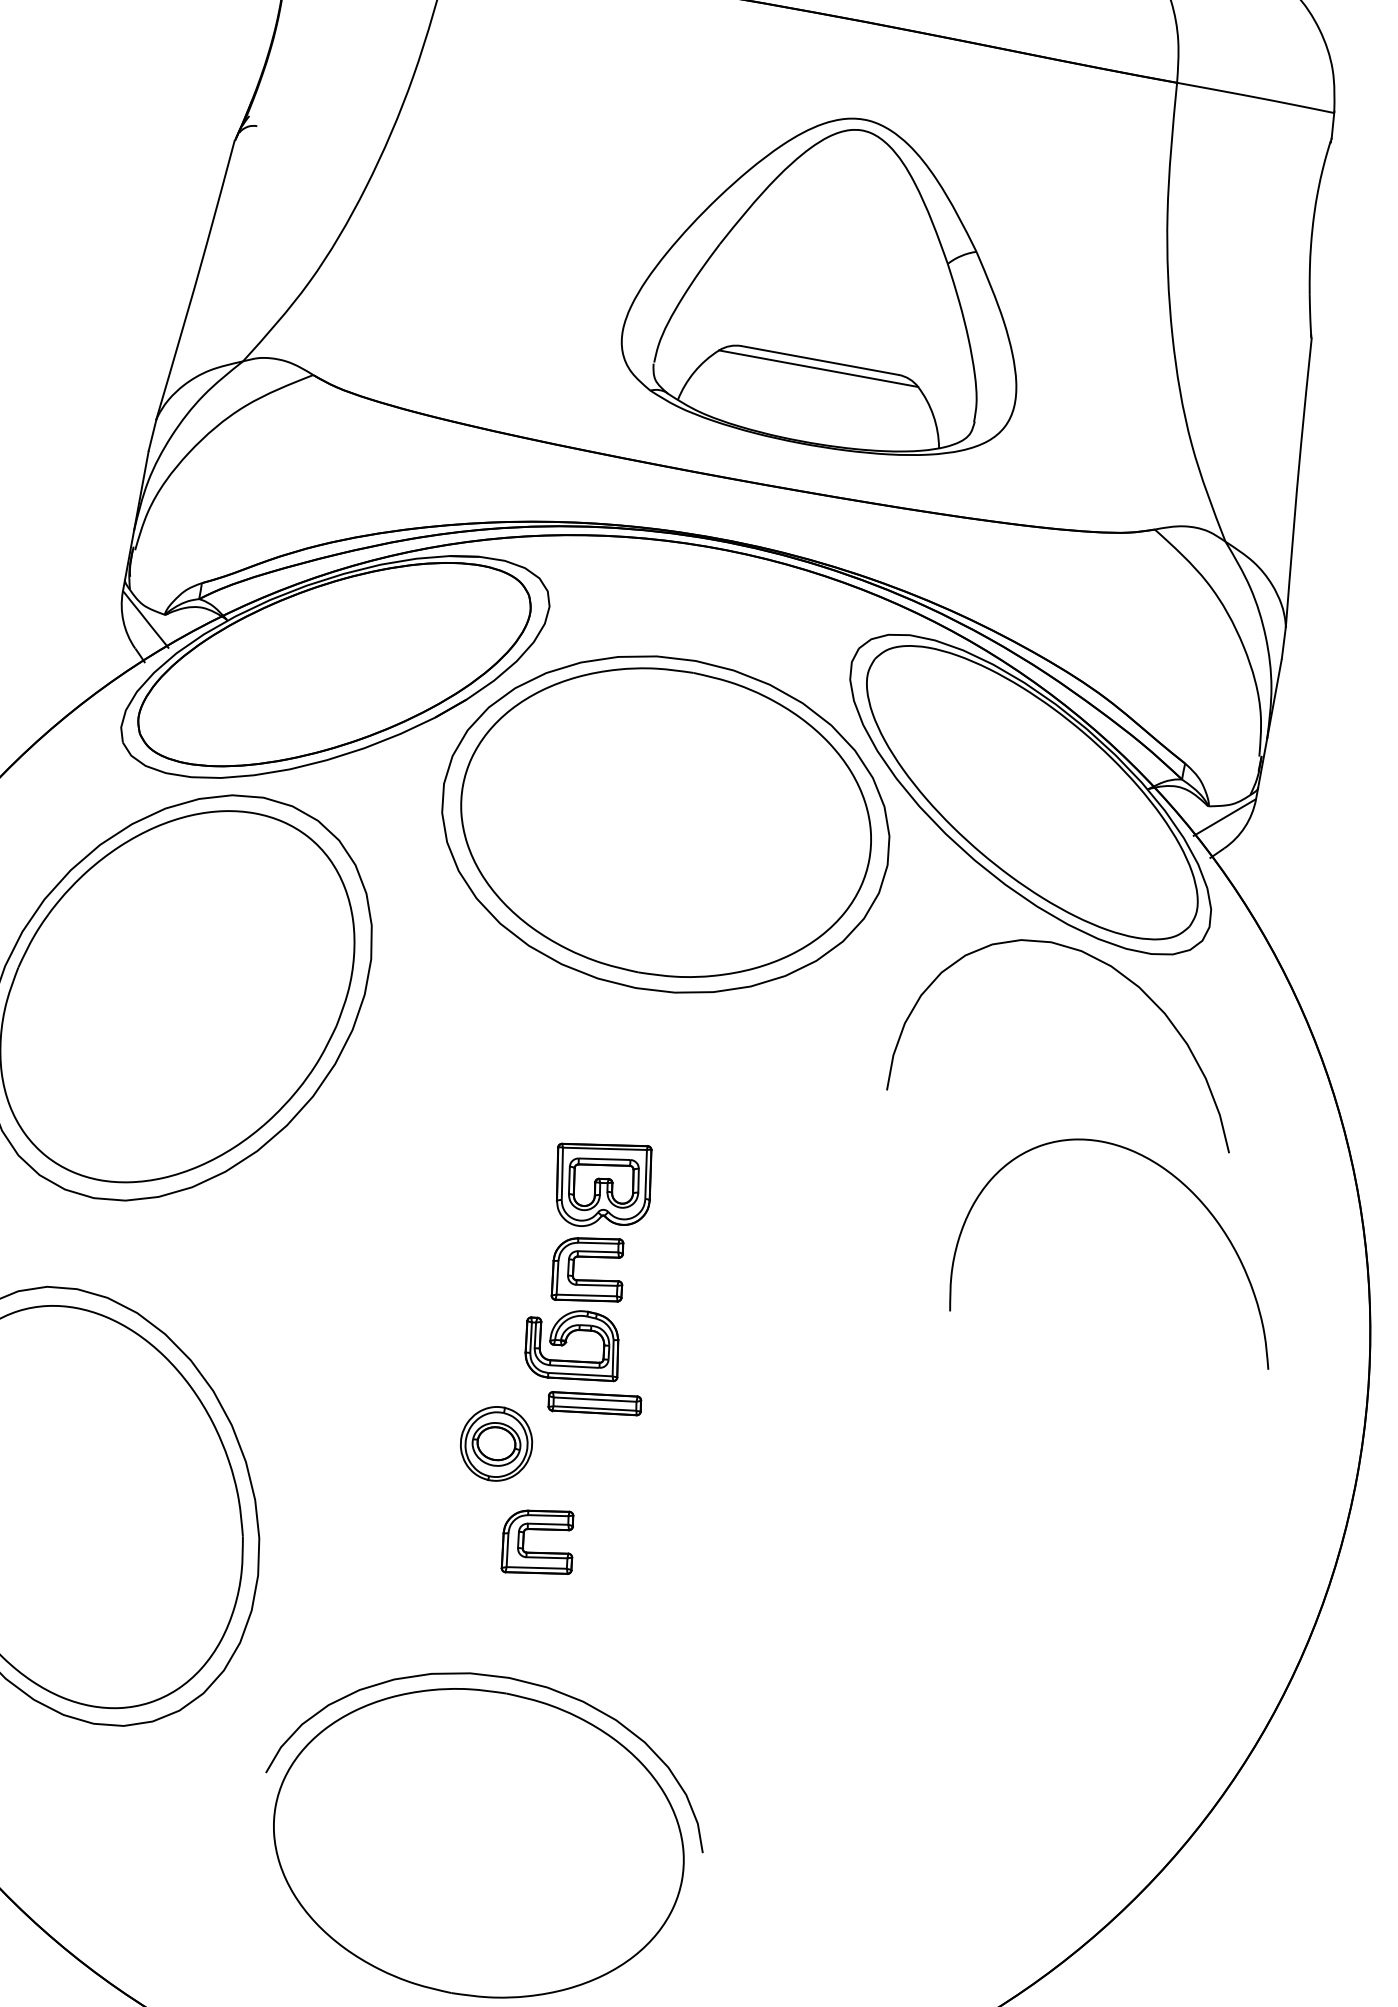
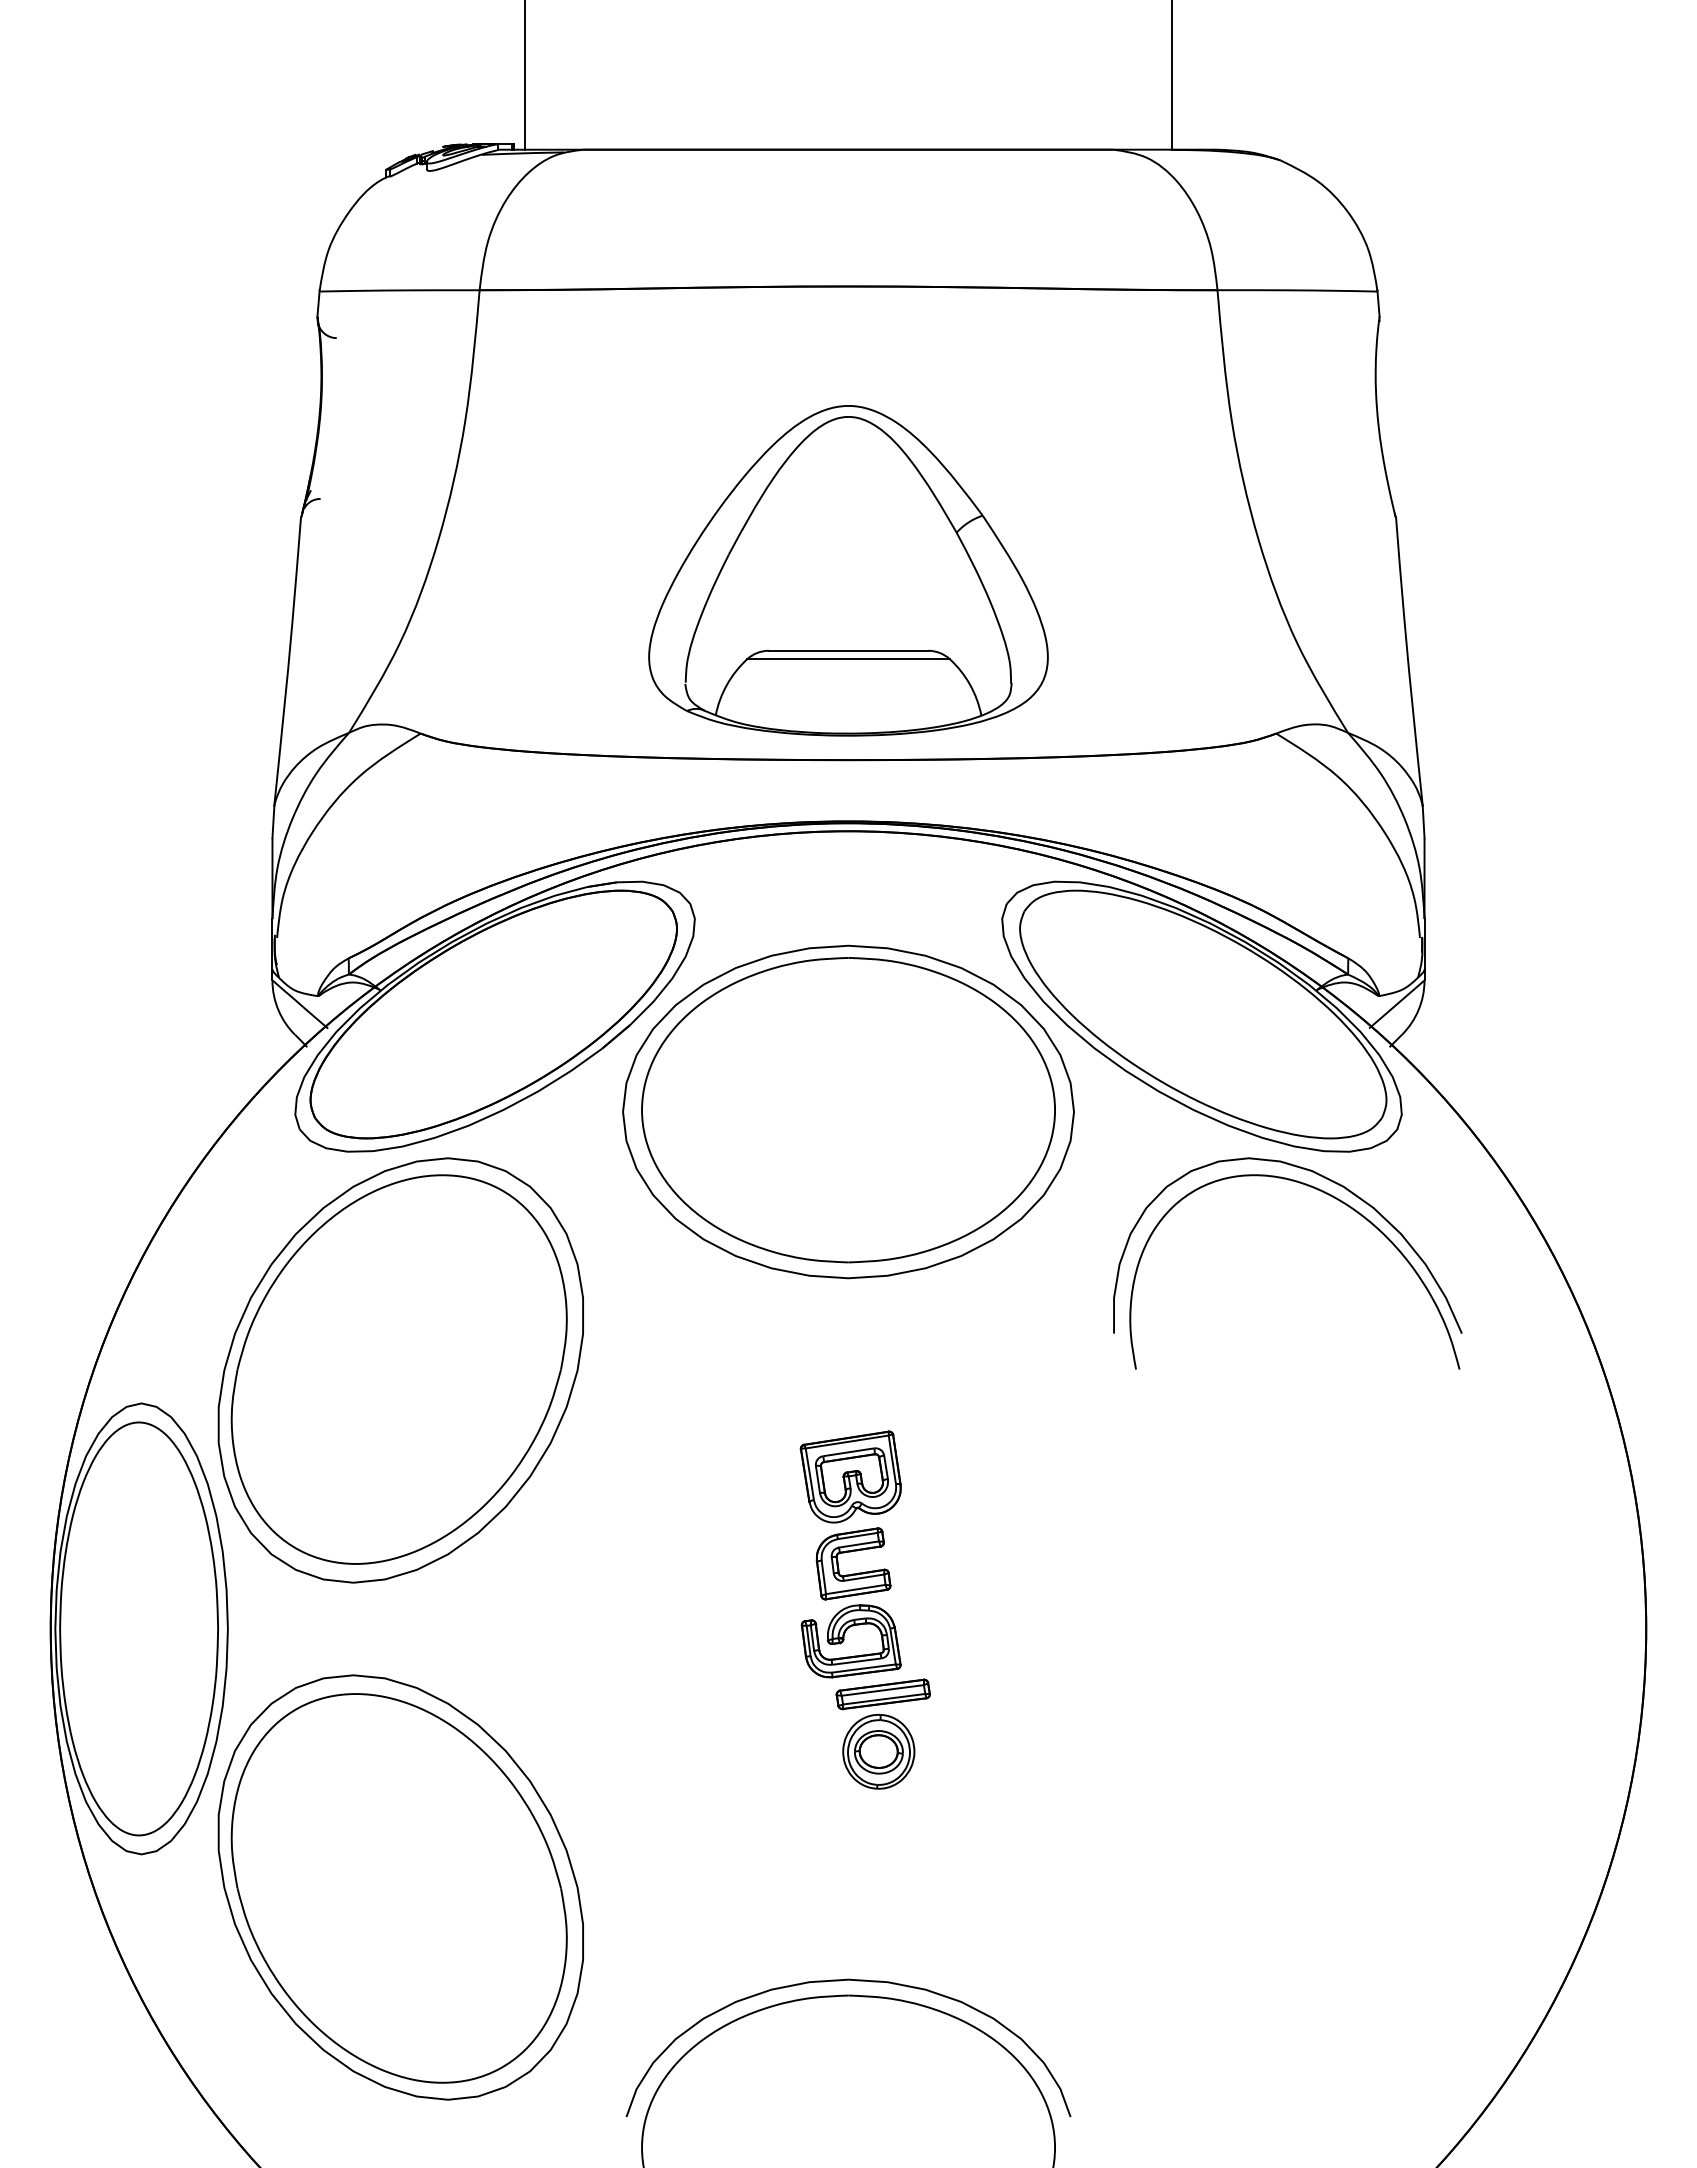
part: (834, 281) -> (848, 570), moved
curve: (1178, 1181) -> (1337, 1200), moved
part: (496, 1443) -> (878, 1751), moved
part: (537, 1551) -> (853, 1850), removed

